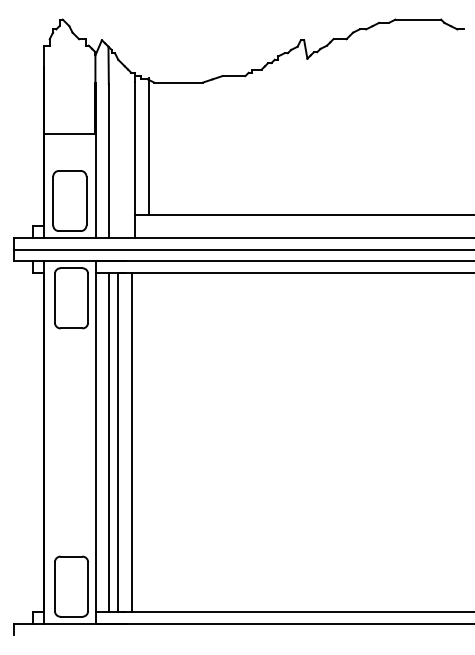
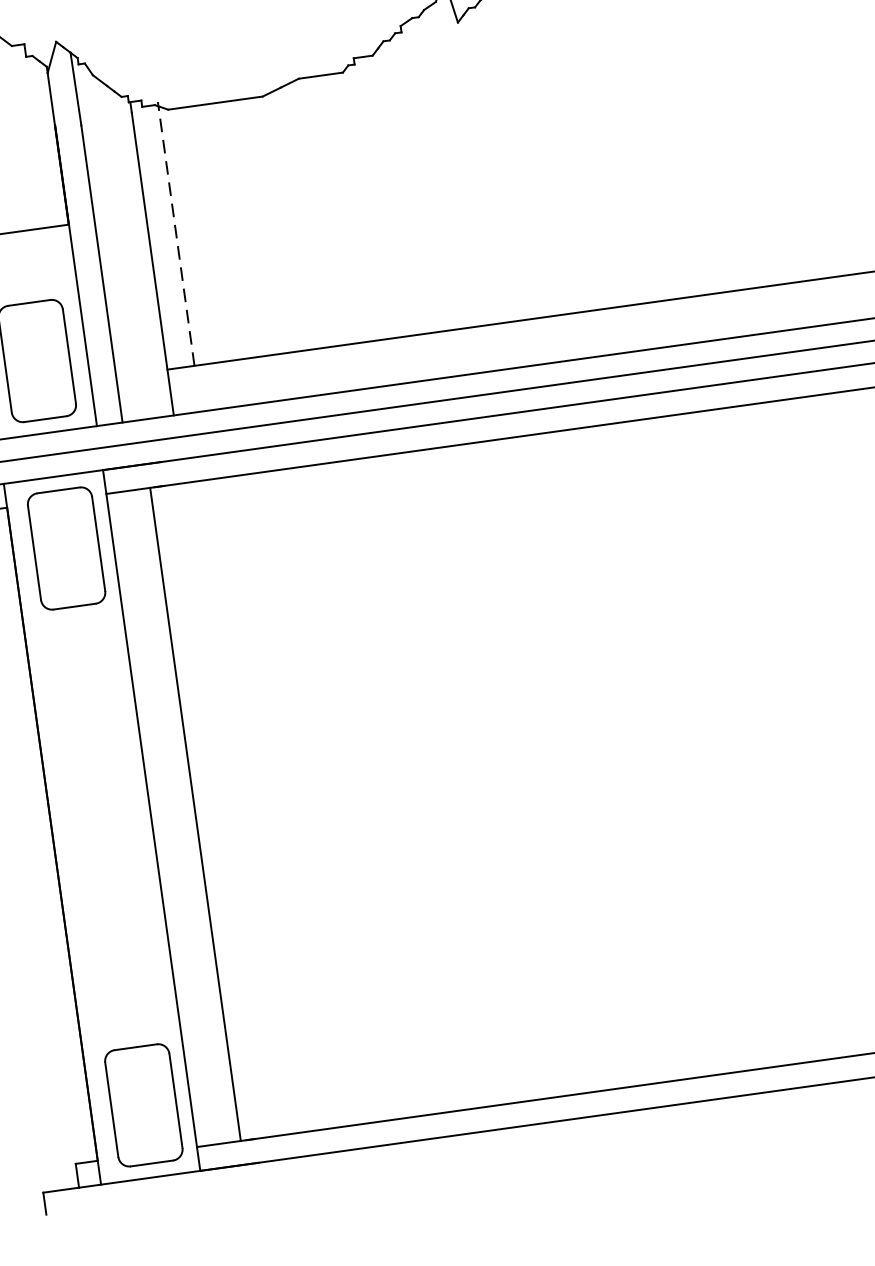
line: (149, 145) -> (176, 232), solid -> dashed
line: (108, 442) -> (176, 817), removed
line: (131, 442) -> (221, 810), removed

